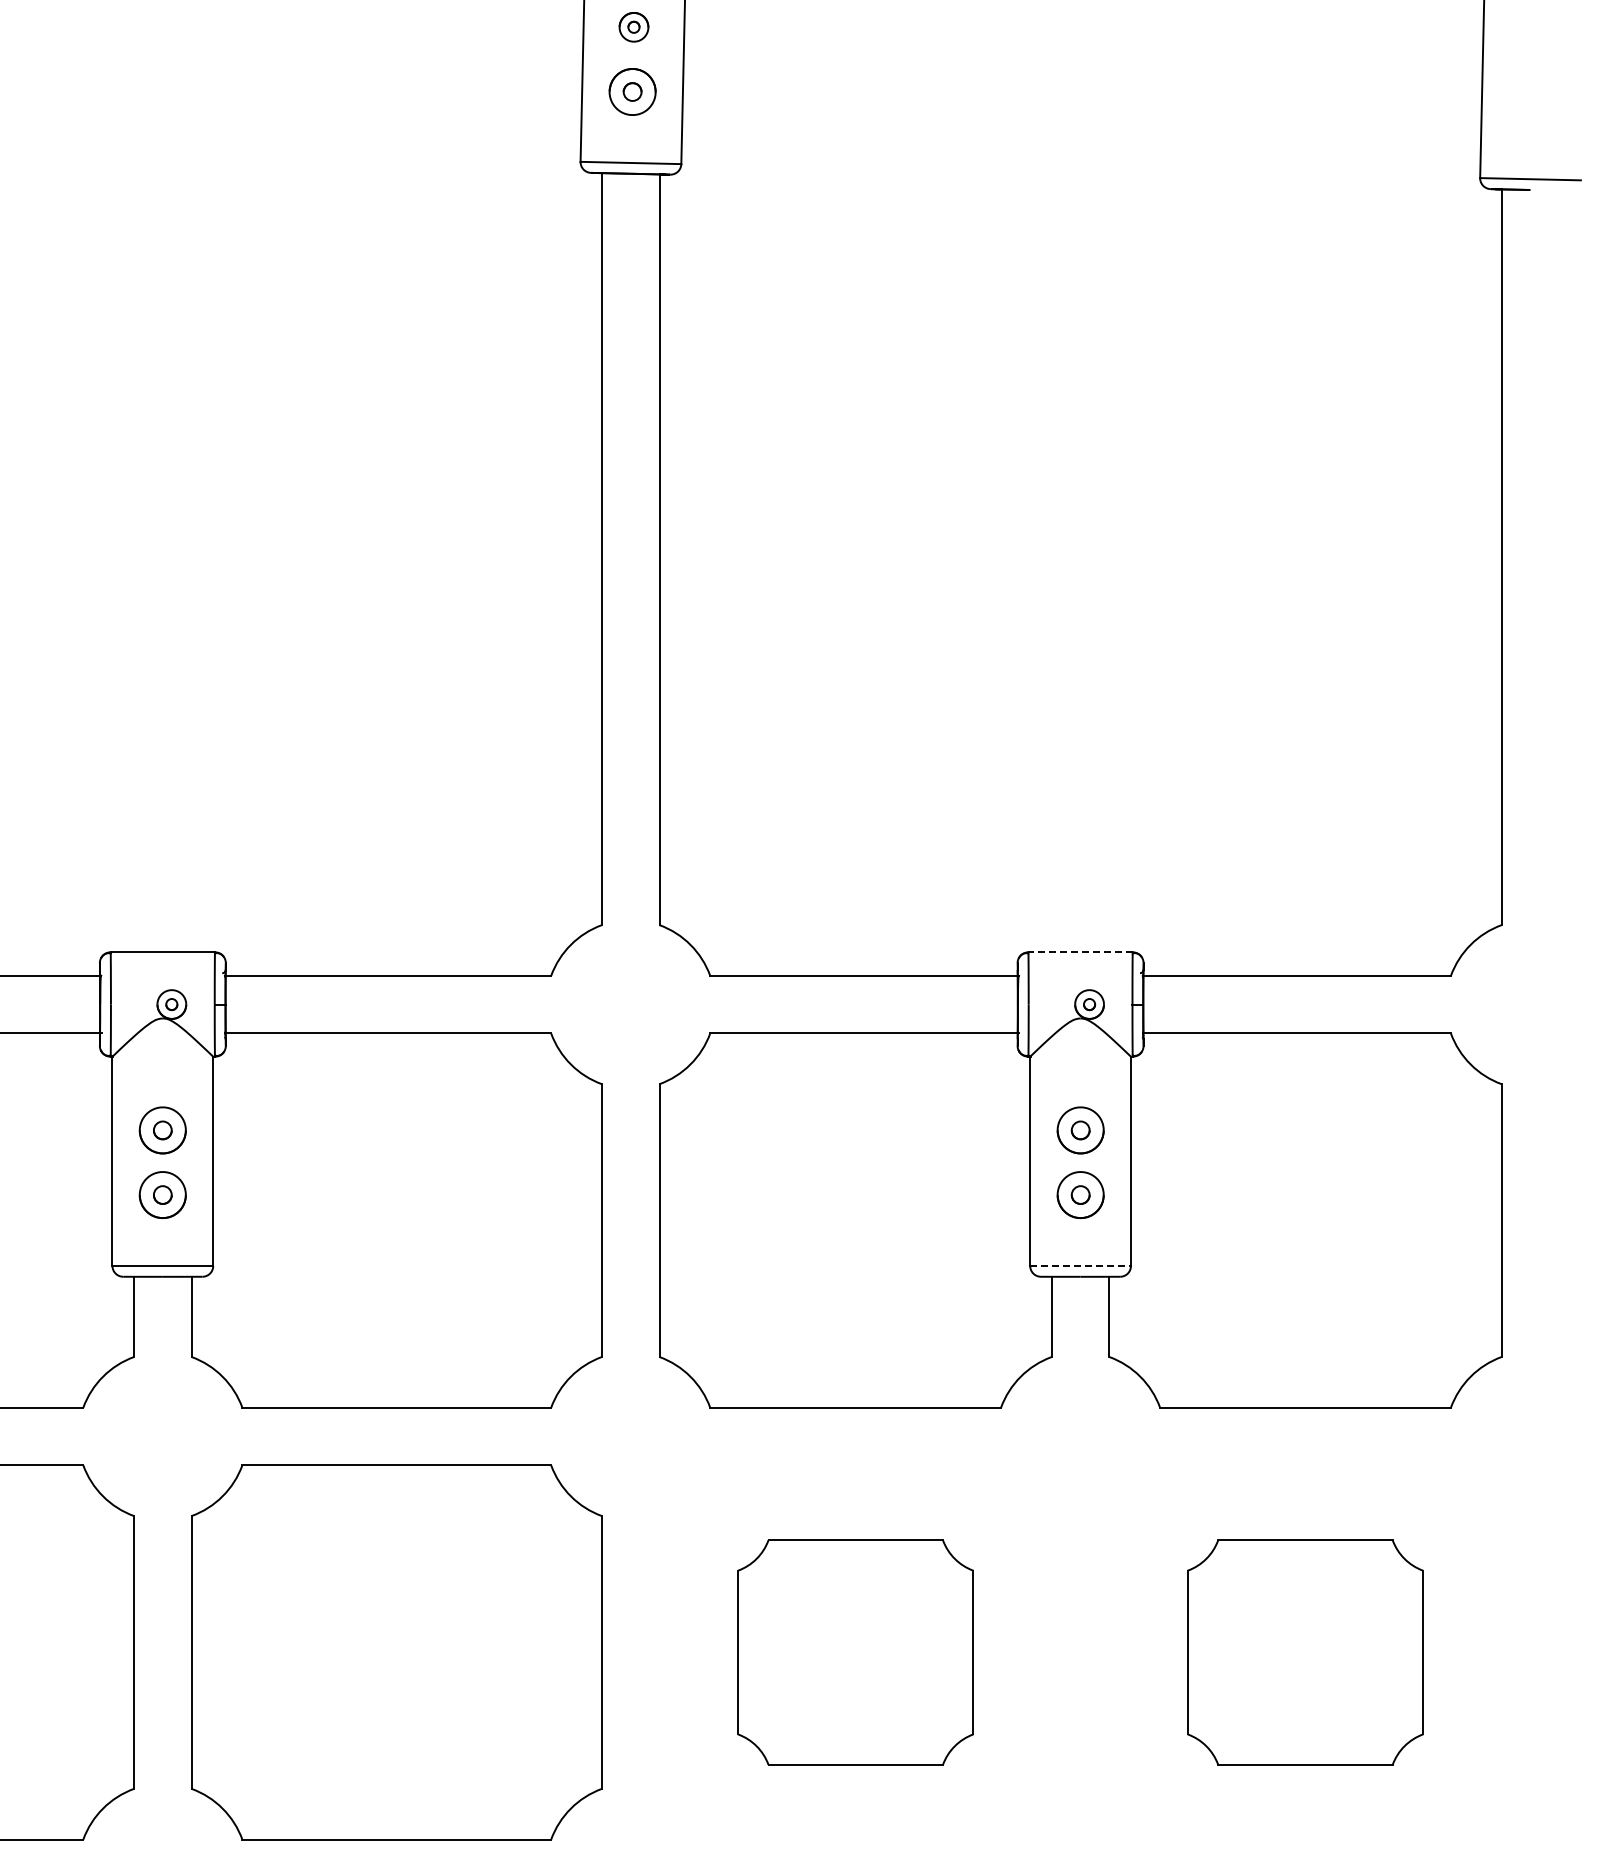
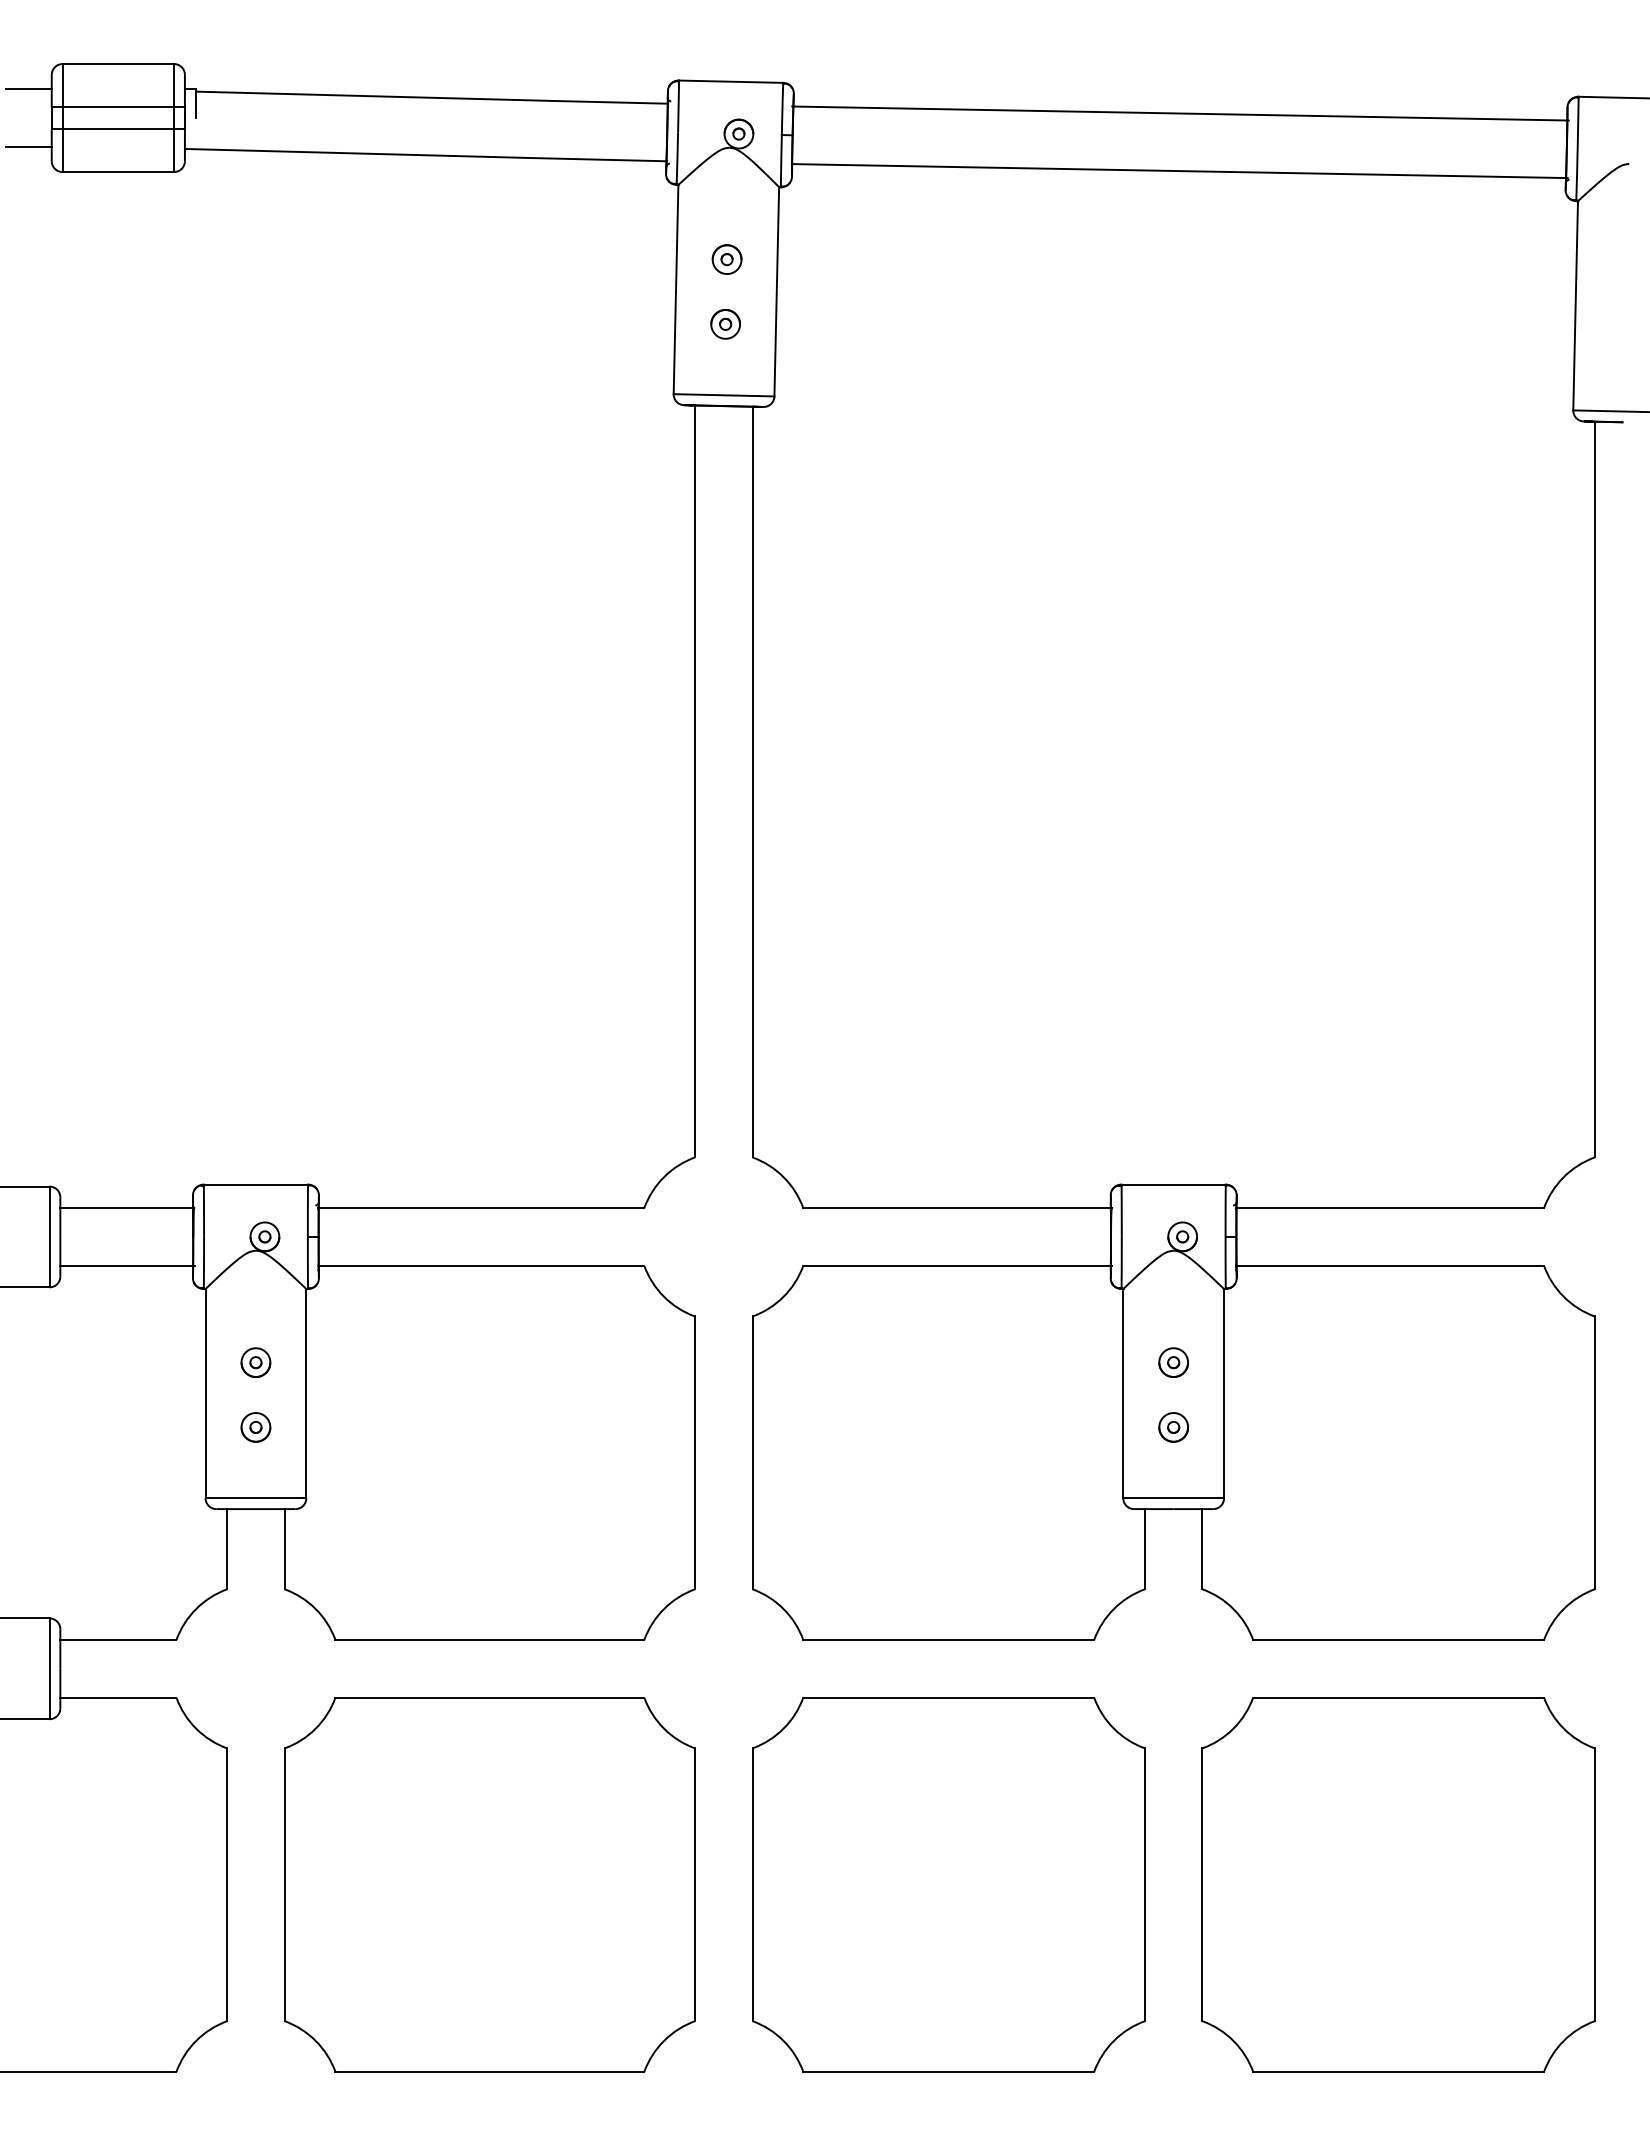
part: (632, 92) -> (725, 324), size x0.62
line: (1080, 952) -> (1173, 1184), dashed -> solid
part: (162, 1130) -> (255, 1362), size x0.62
part: (1080, 1130) -> (1173, 1362), size x0.62
part: (162, 1195) -> (255, 1427), size x0.62
part: (1080, 1195) -> (1173, 1427), size x0.62
line: (1081, 1266) -> (1174, 1498), dashed -> solid
part: (855, 1652) -> (948, 1884), size x1.67
part: (1305, 1652) -> (1398, 1884), size x1.67

